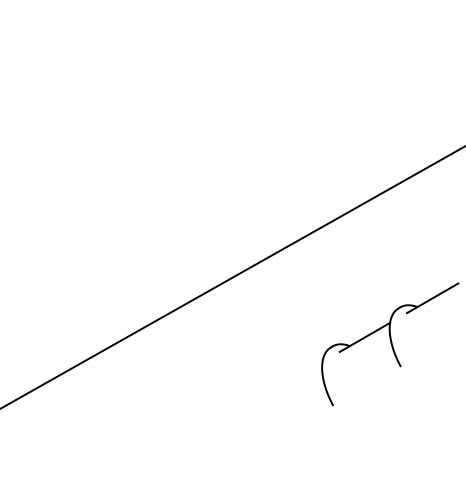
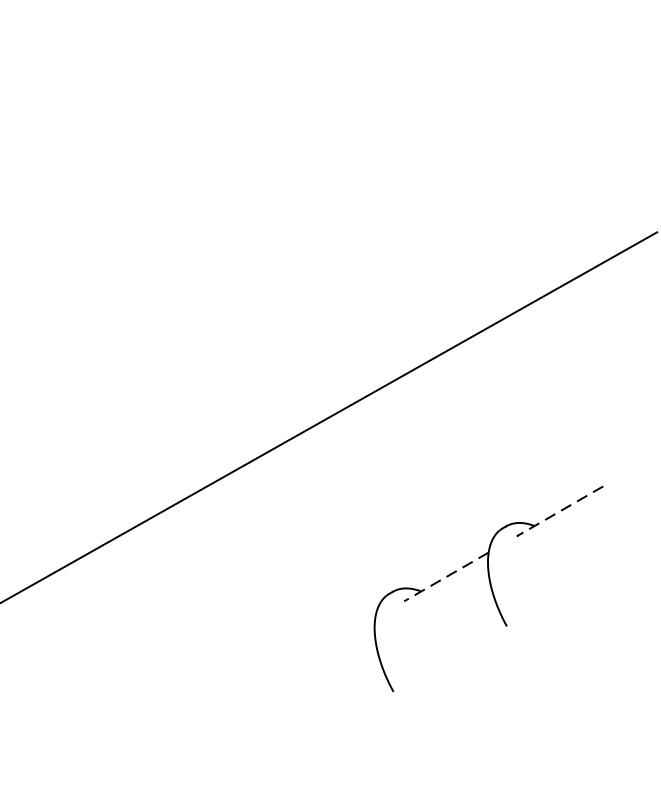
line: (432, 298) -> (559, 511), solid -> dashed
line: (364, 337) -> (445, 577), solid -> dashed

